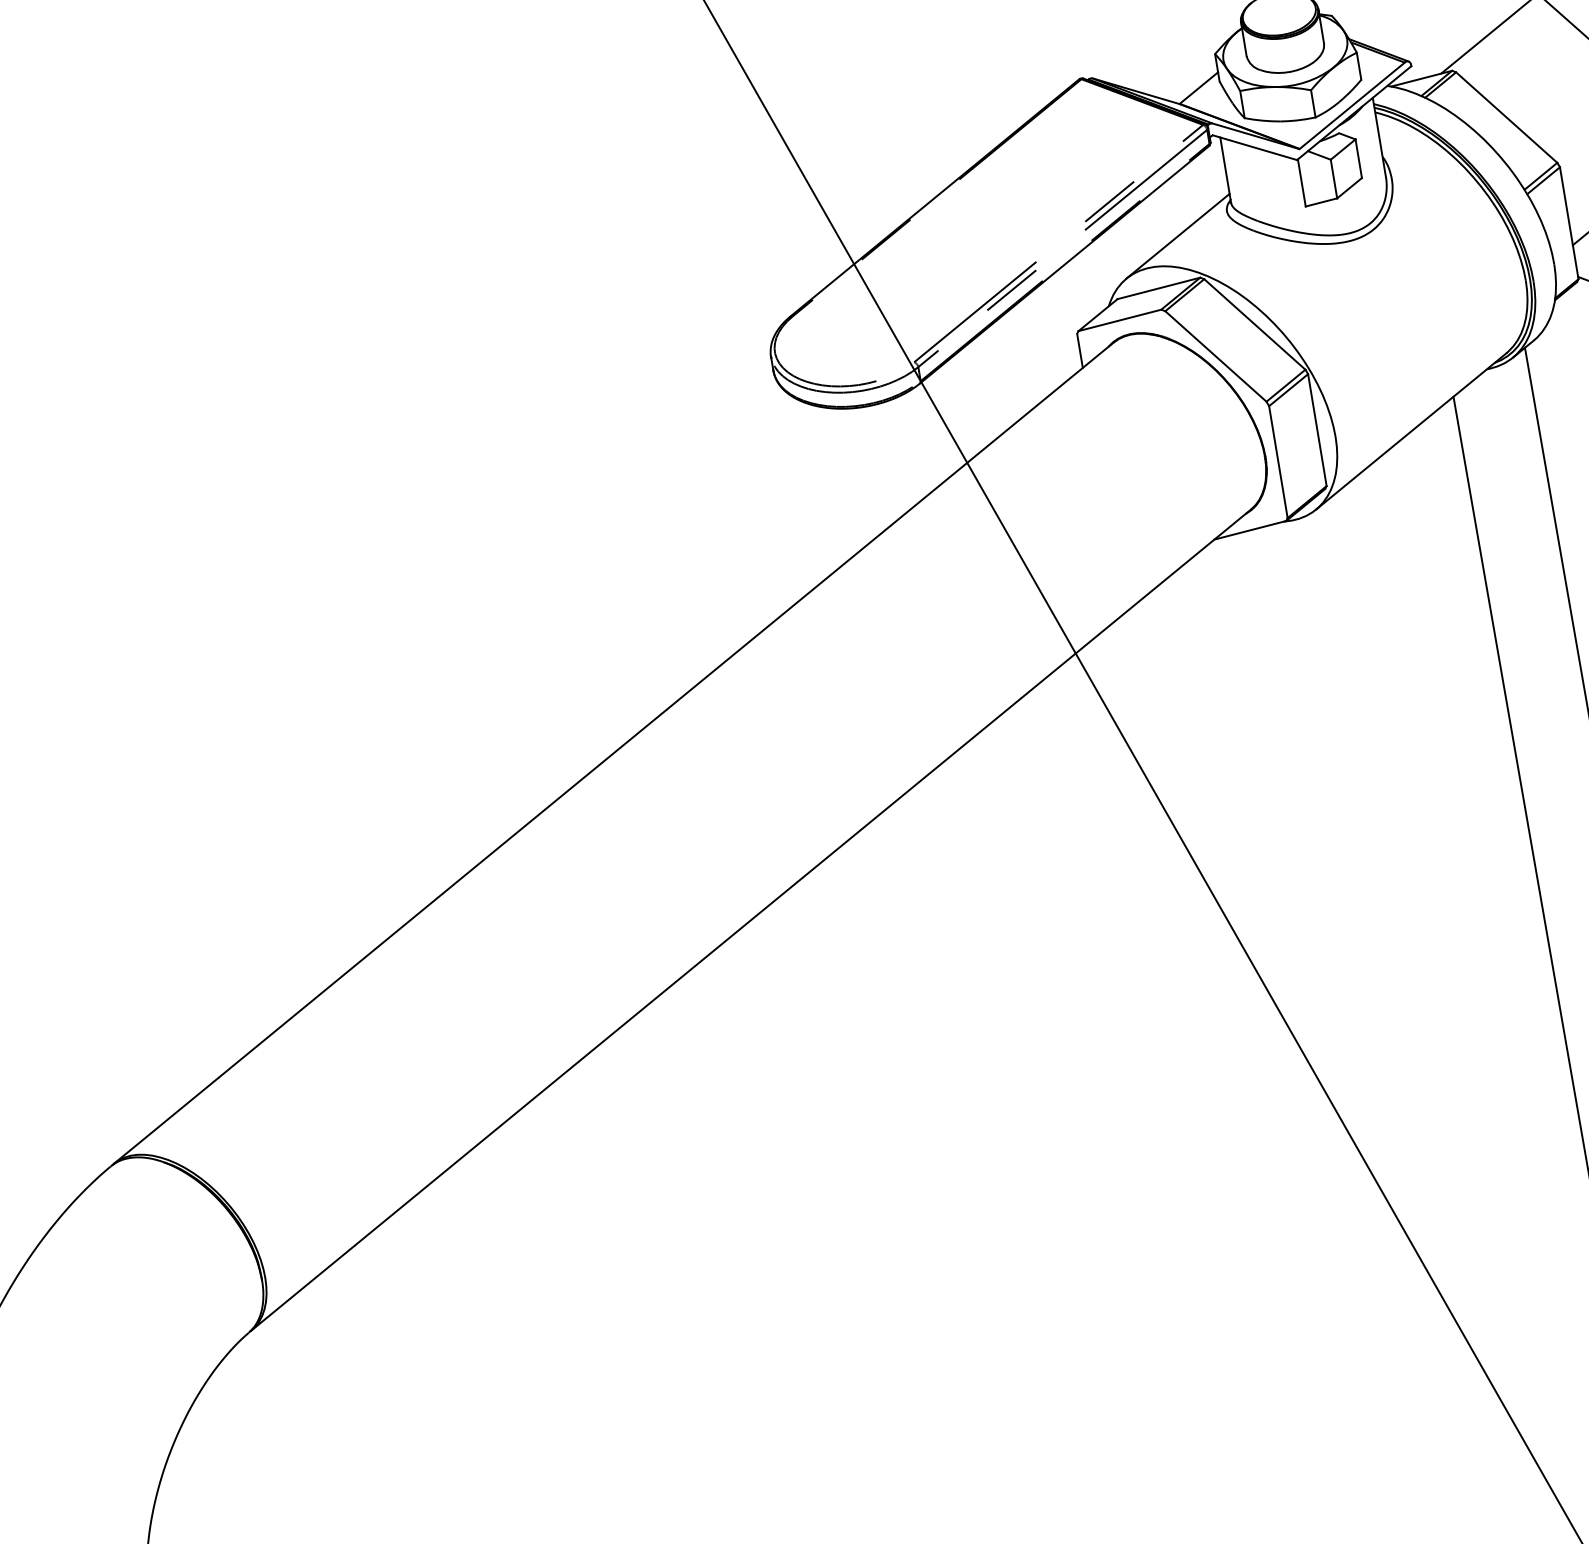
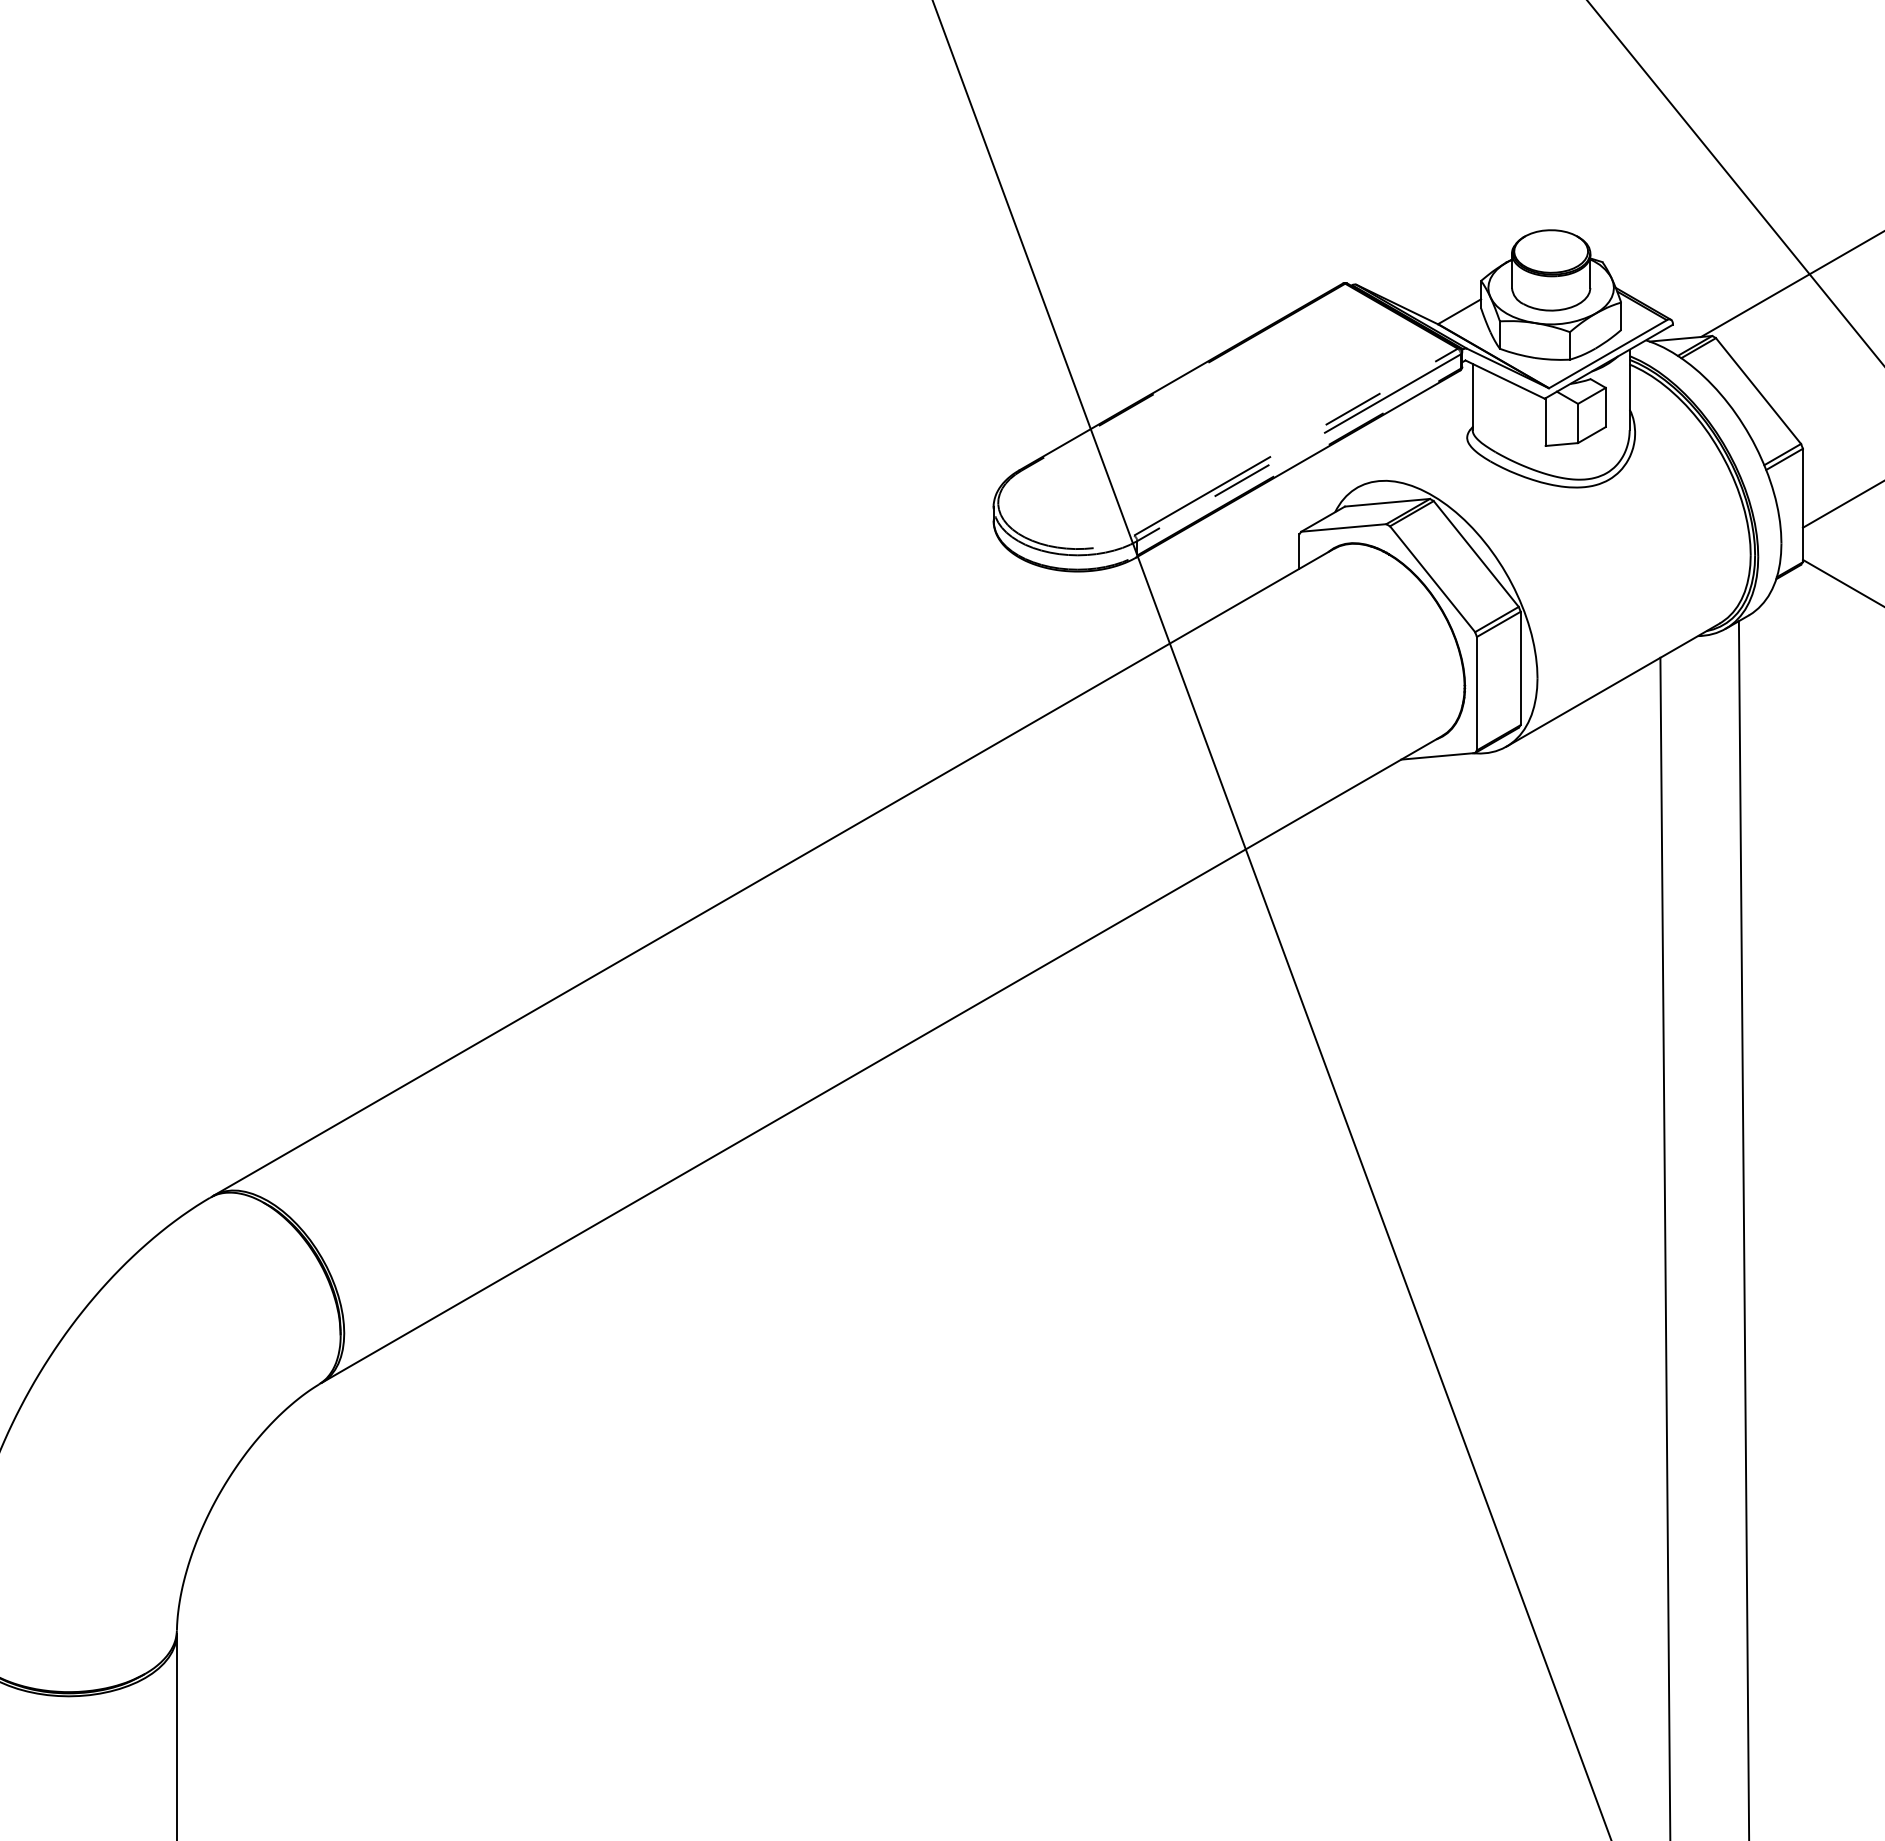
line: (1177, 236) -> (1414, 454), removed

